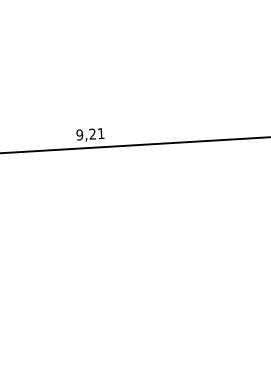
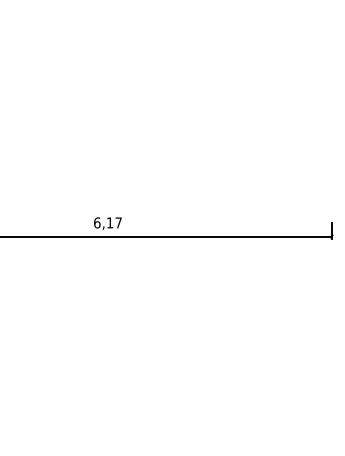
text: (90, 133) -> (107, 222), 9,21 -> 6,17

